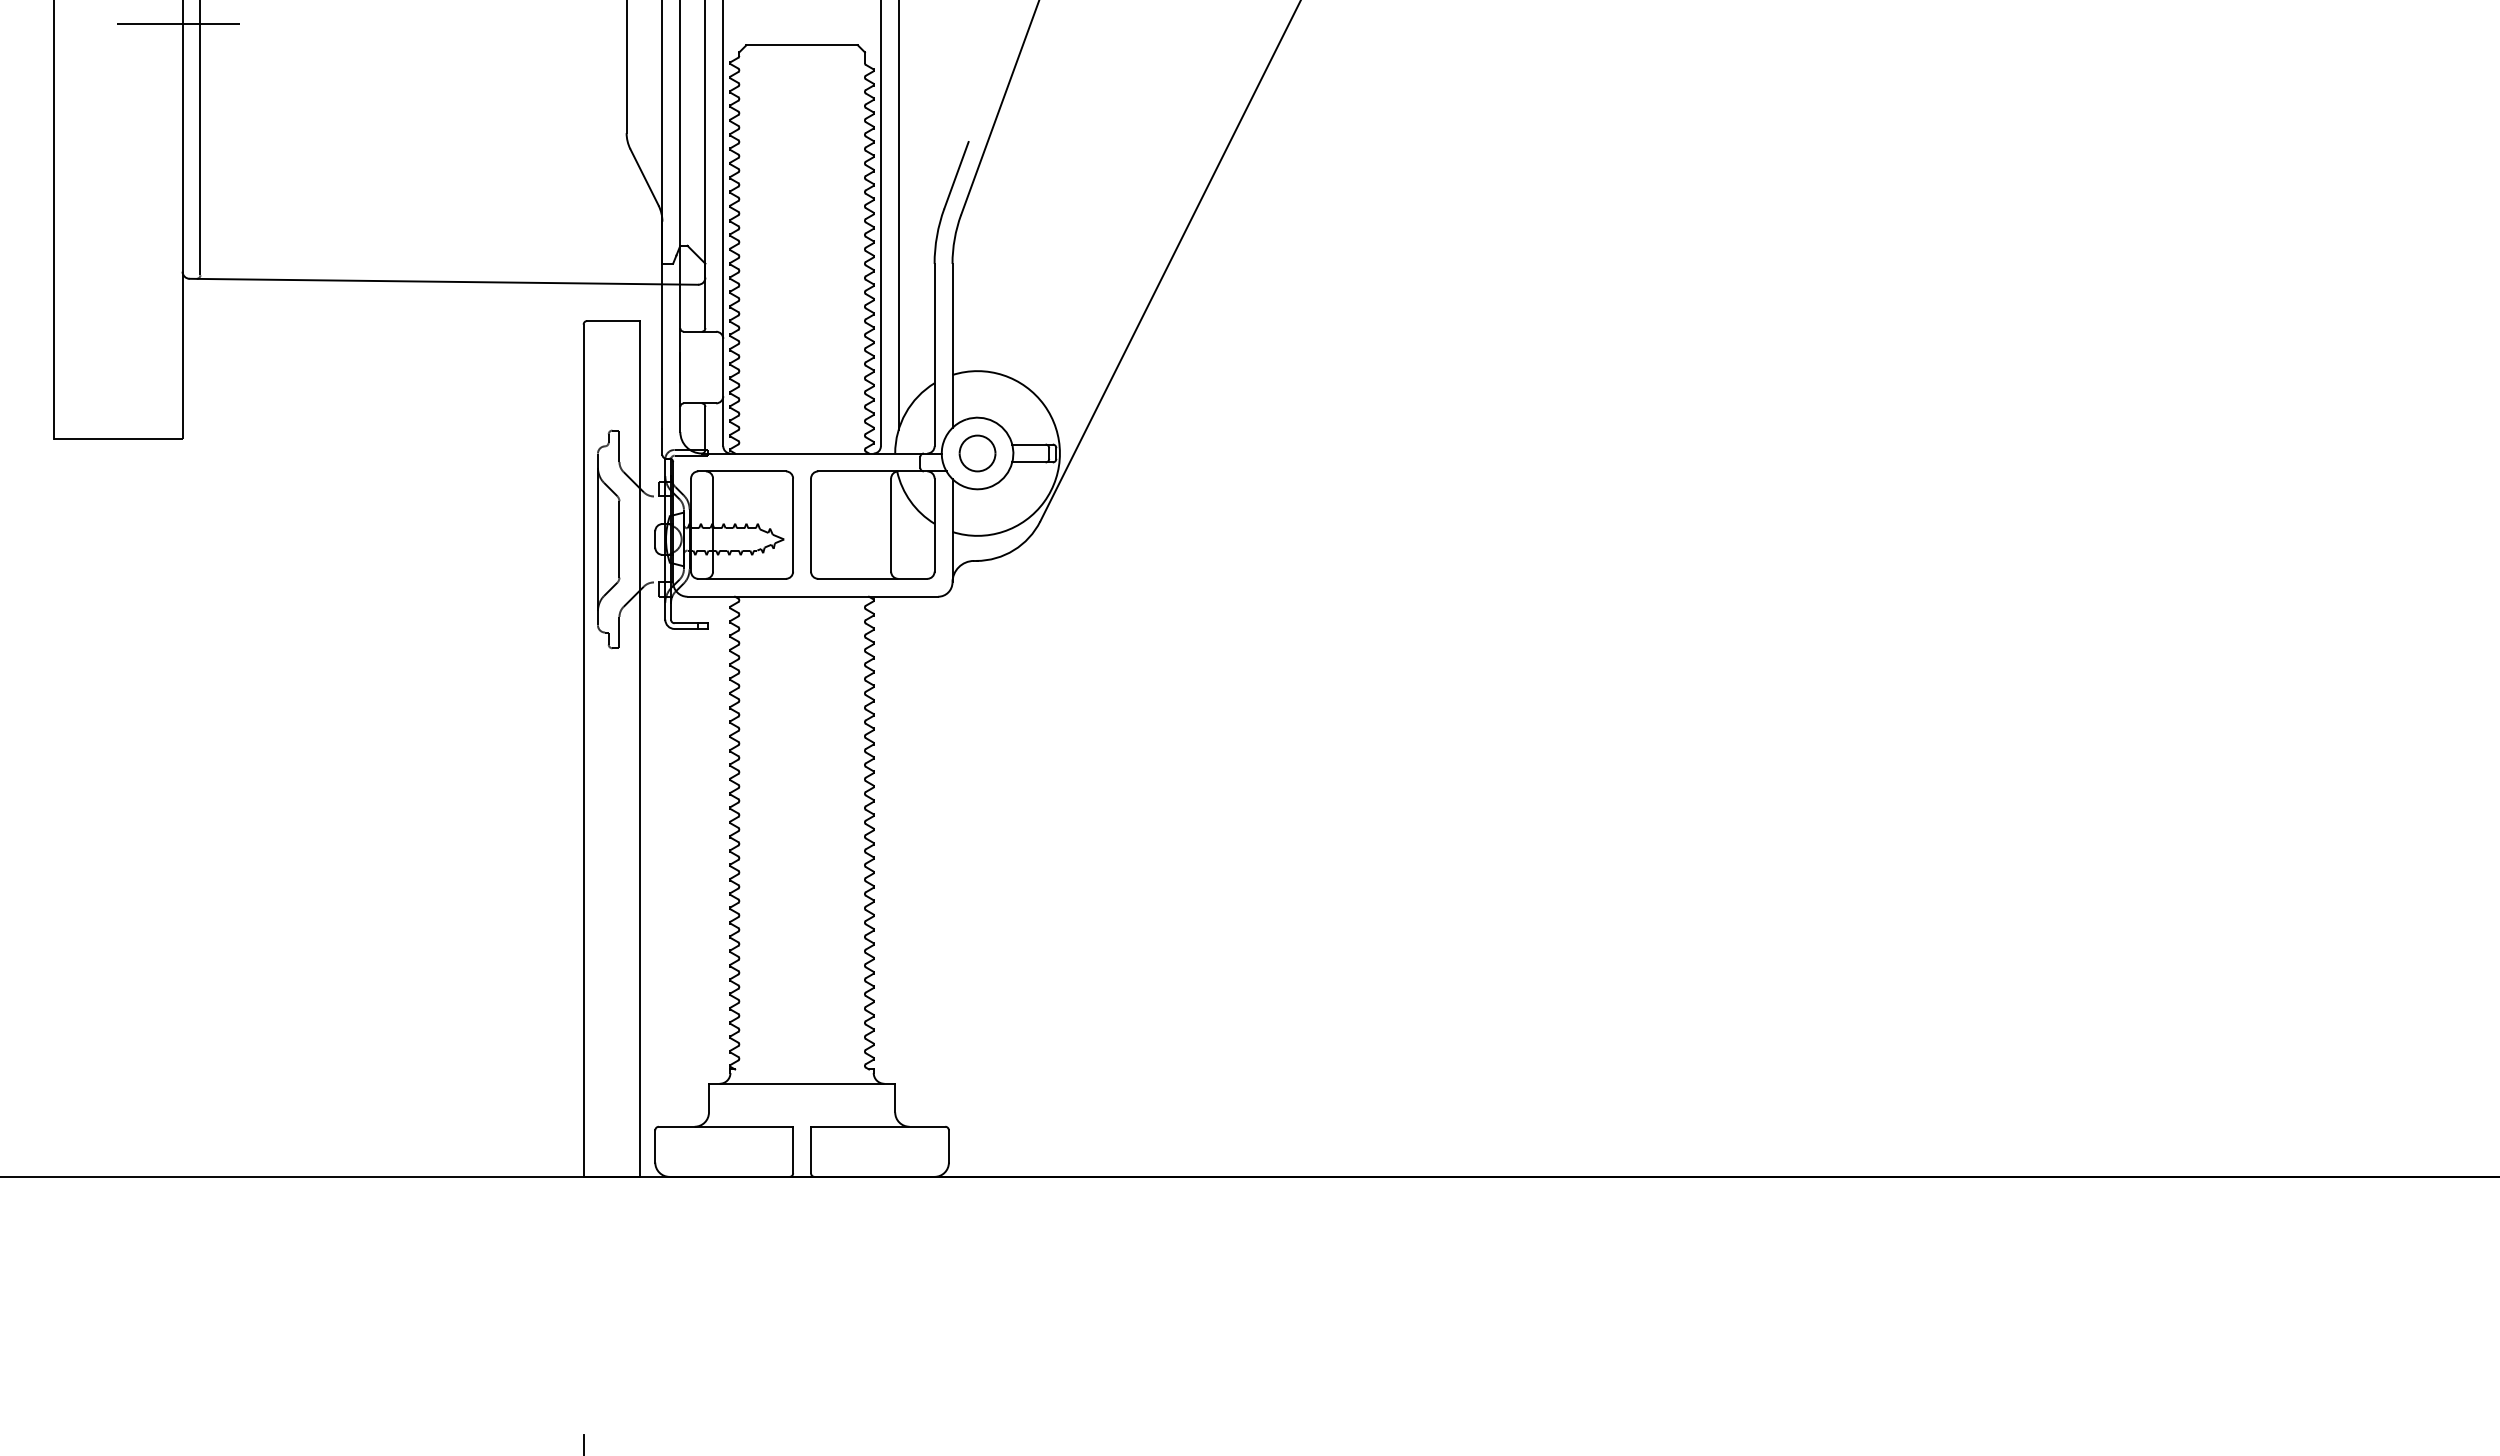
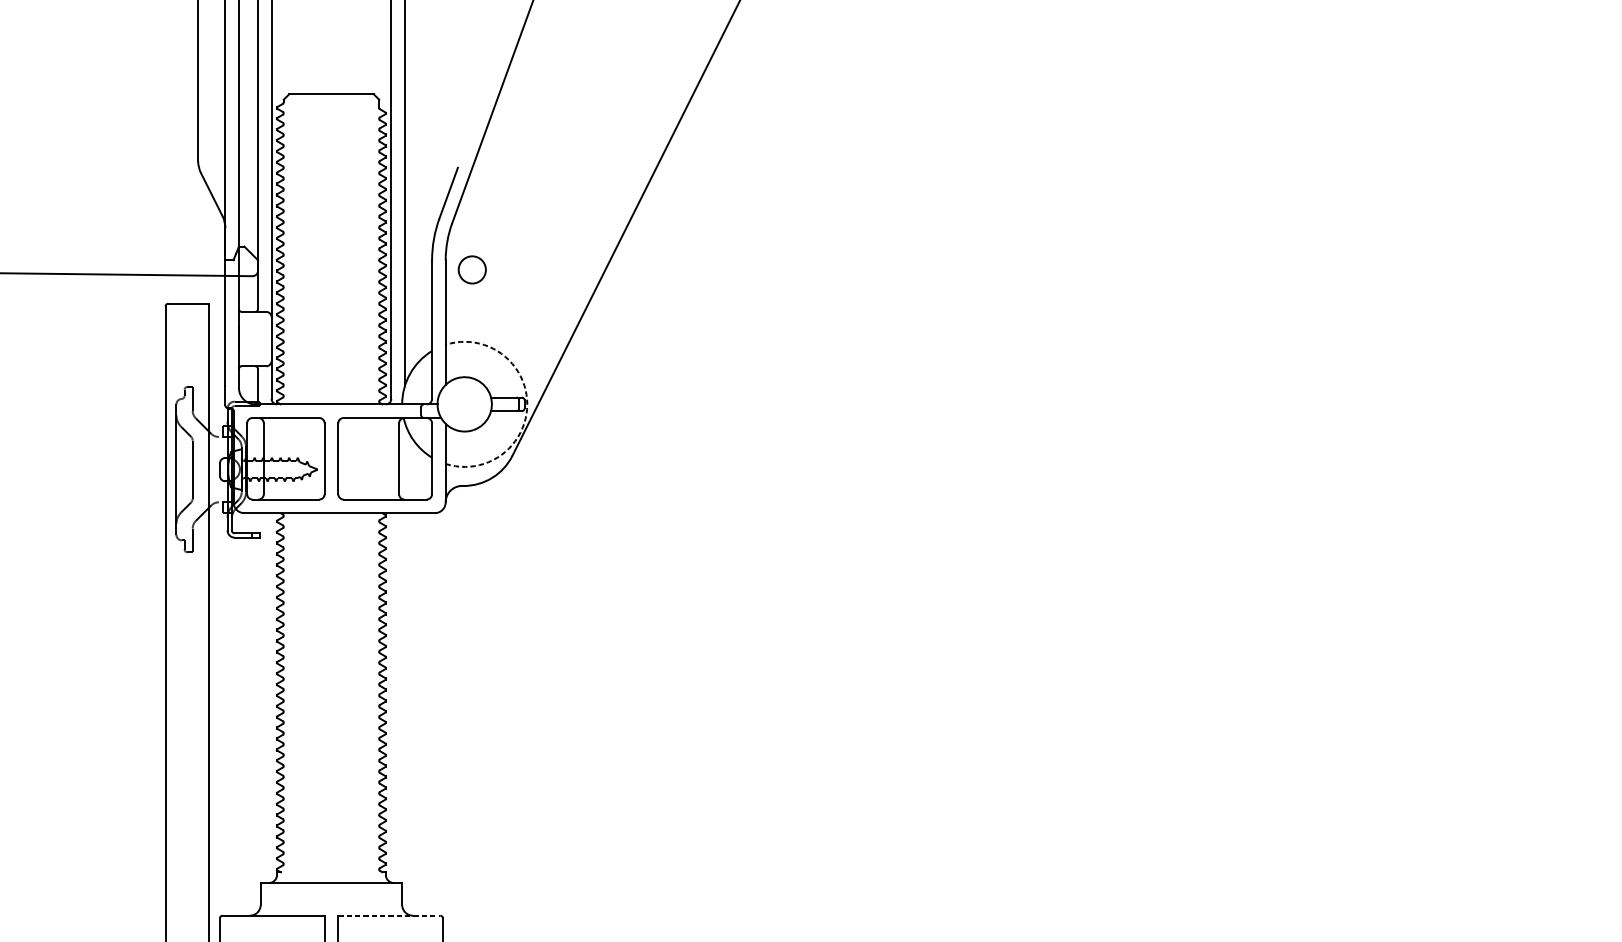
part: (977, 453) -> (472, 269), moved
arc: (1059, 453) -> (526, 404), solid -> dashed
line: (878, 1126) -> (389, 915), solid -> dashed

